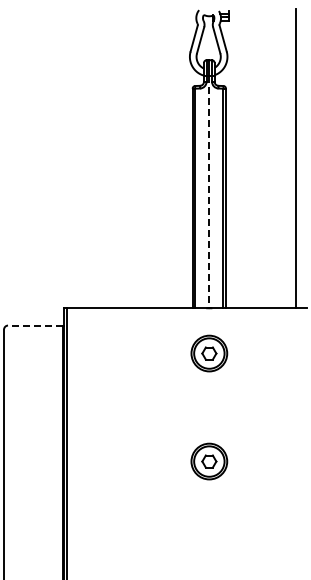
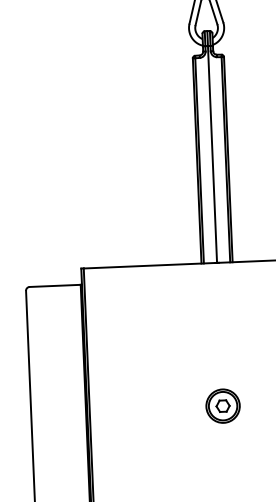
line: (209, 192) -> (212, 154), dashed -> solid
line: (34, 325) -> (54, 285), dashed -> solid
part: (209, 353) -> (218, 305), removed

